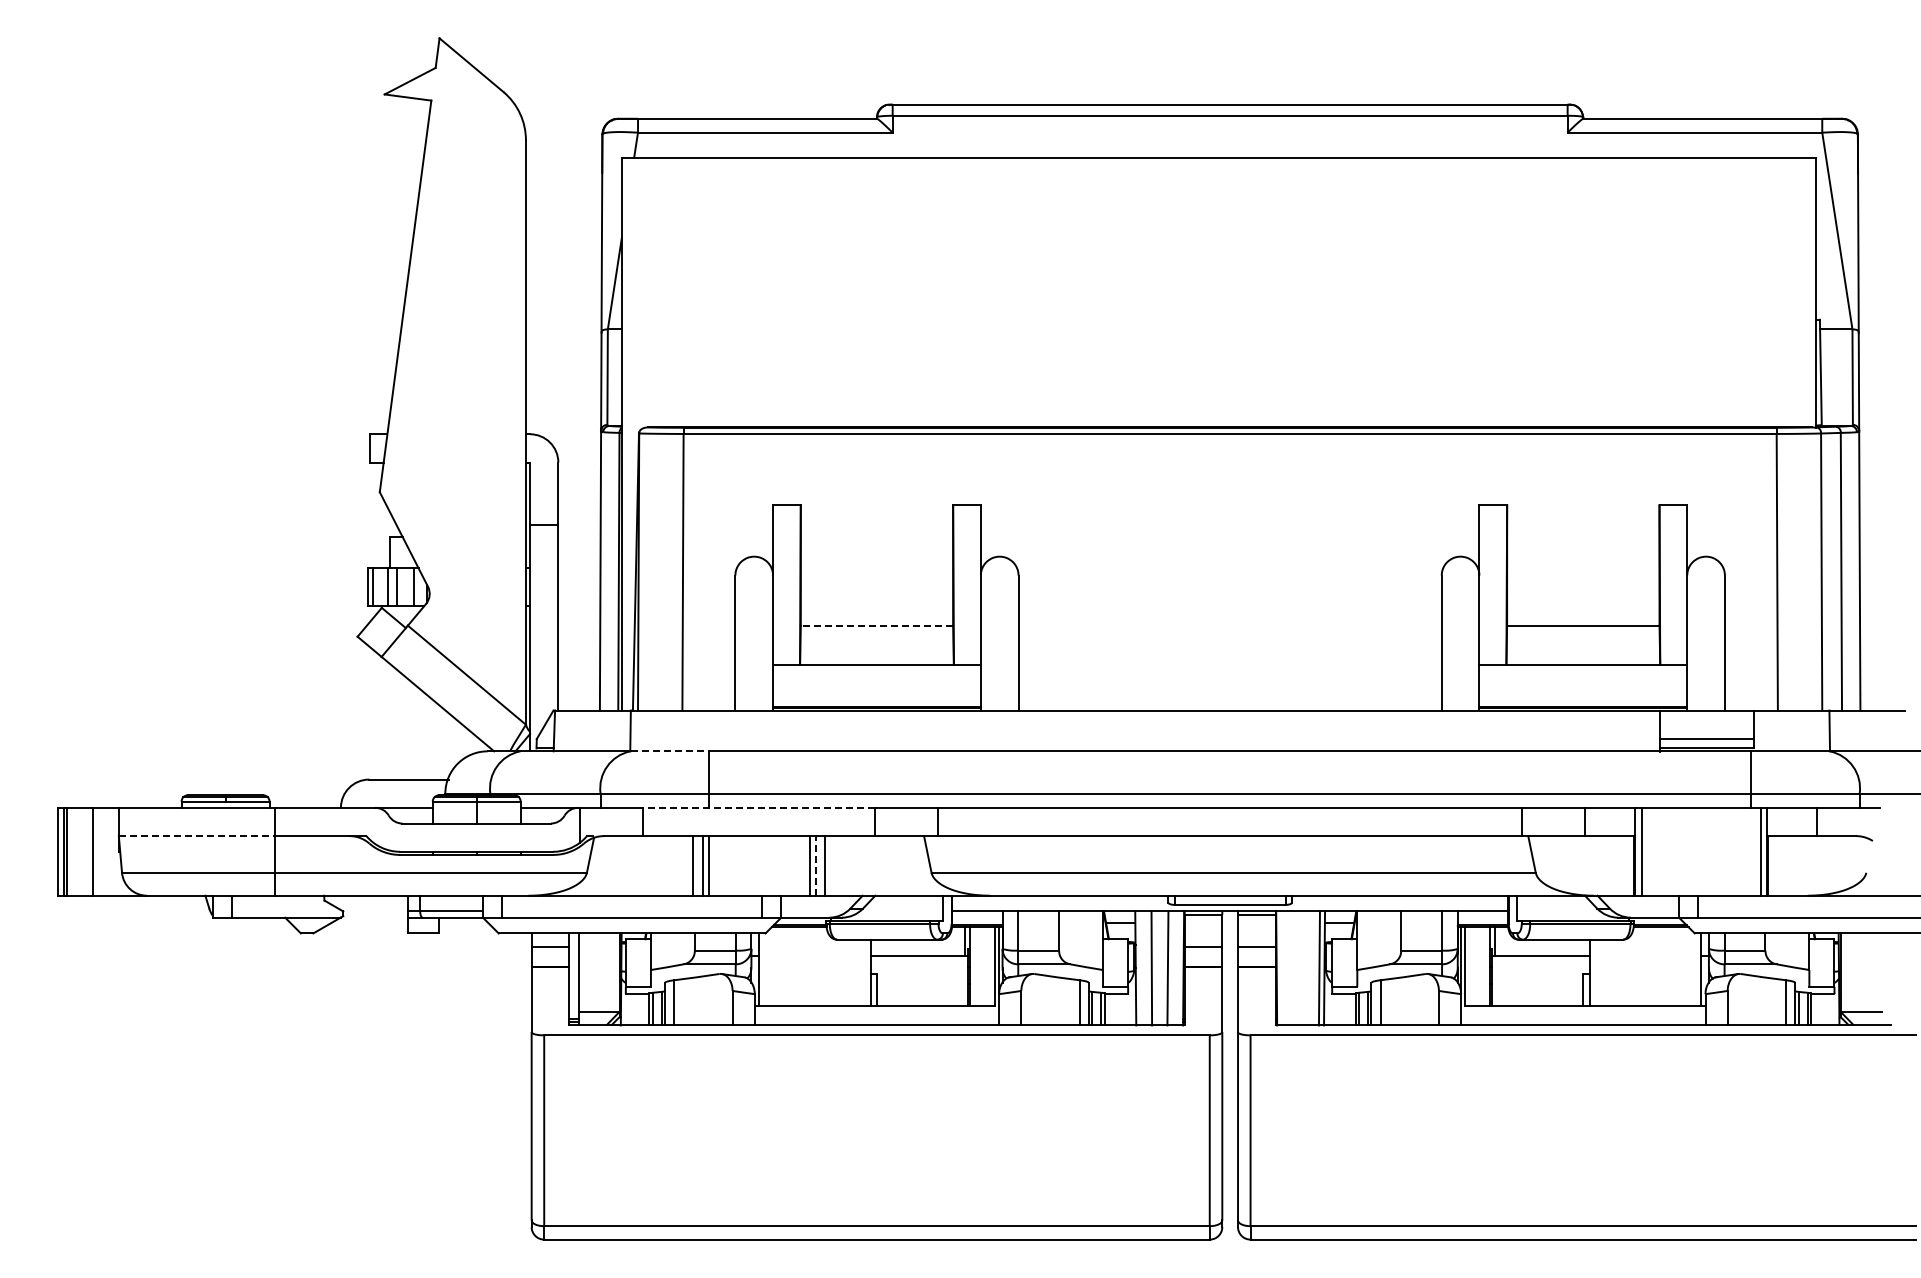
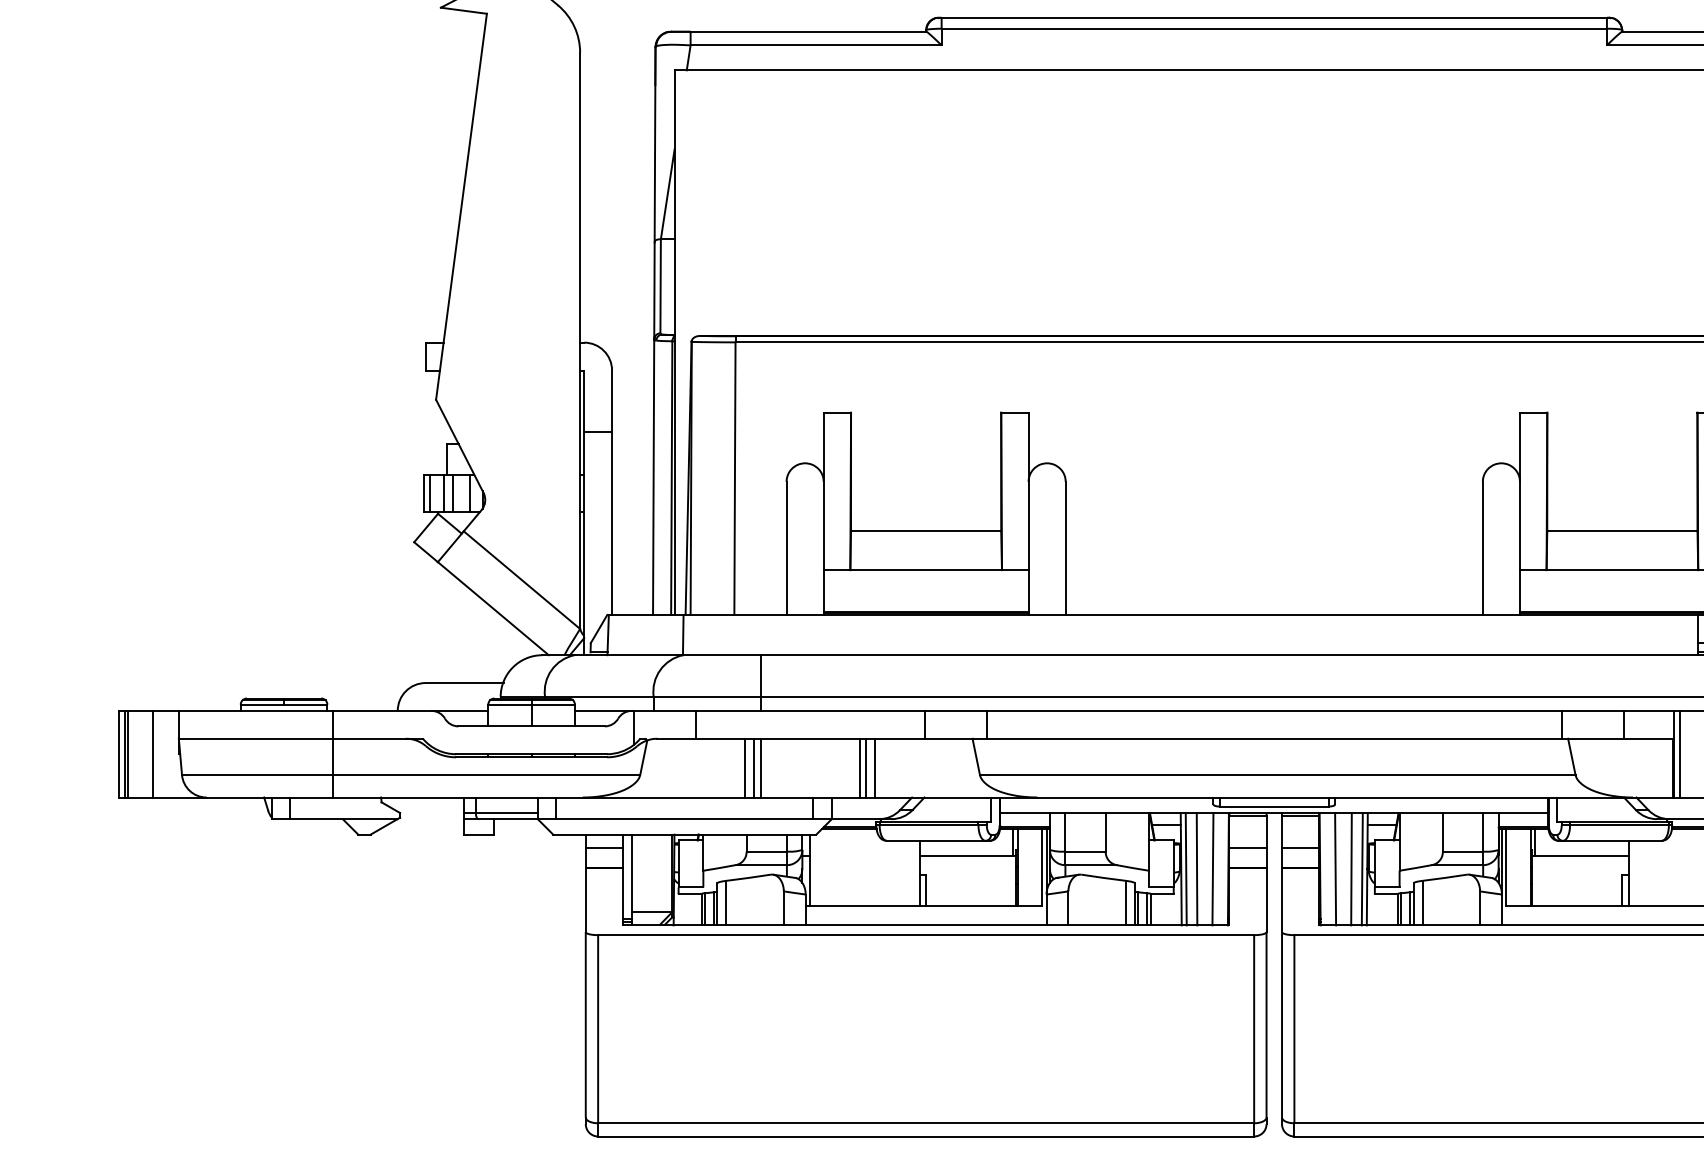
line: (876, 625) -> (925, 531), dashed -> solid
line: (670, 751) -> (722, 655), dashed -> solid
line: (758, 807) -> (809, 710), dashed -> solid
line: (197, 836) -> (256, 739), dashed -> solid
line: (815, 865) -> (865, 767), dashed -> solid
line: (1140, 968) -> (1185, 869), added
line: (1291, 968) -> (1334, 869), added
line: (1308, 968) -> (1351, 869), added

